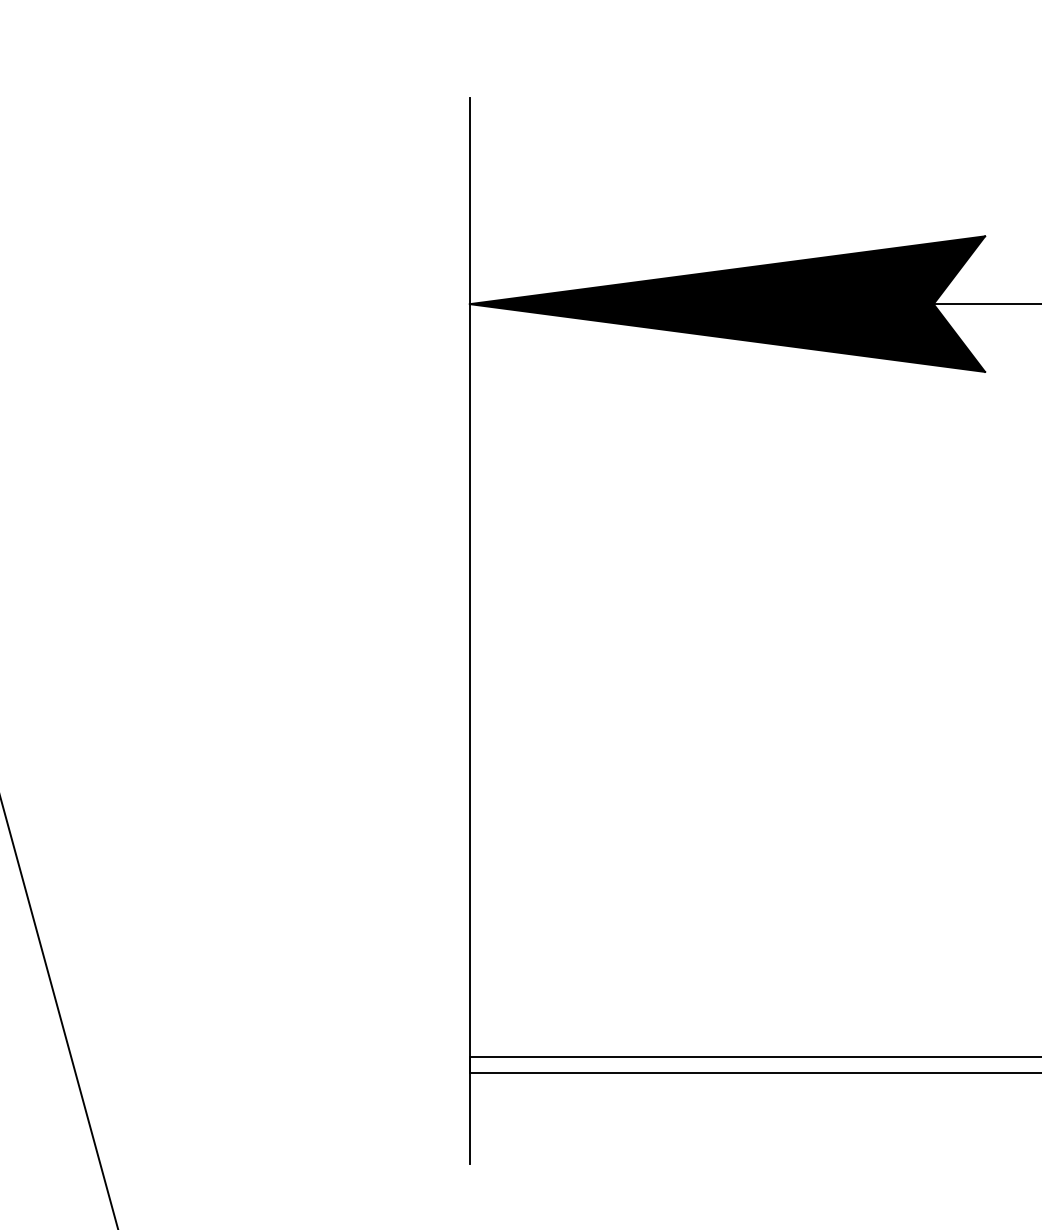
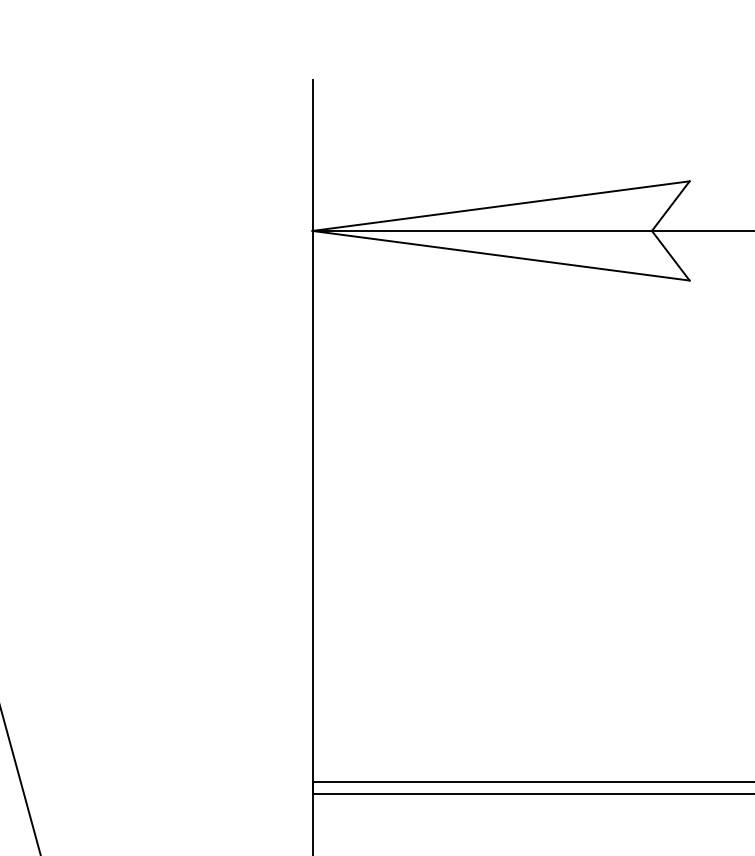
fill: (727, 303) -> (501, 230), removed

